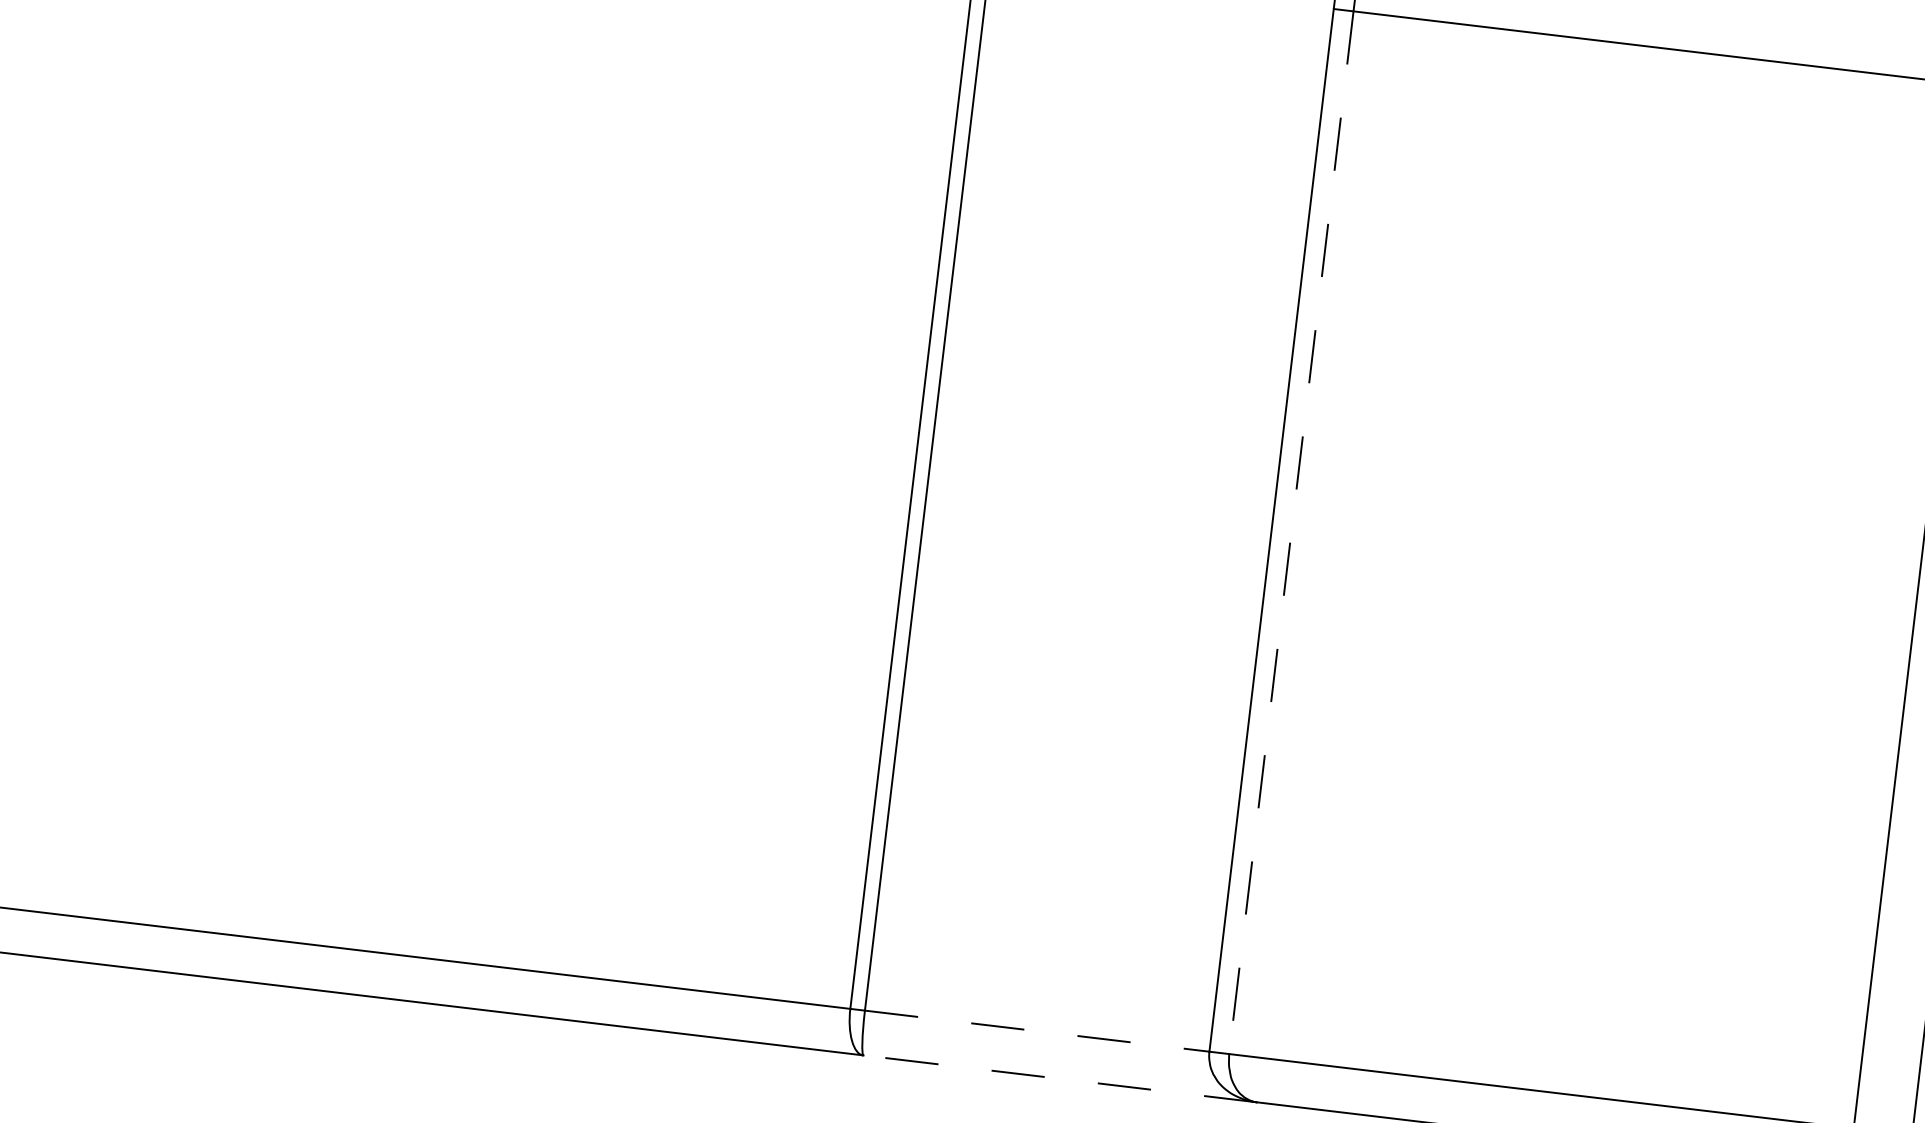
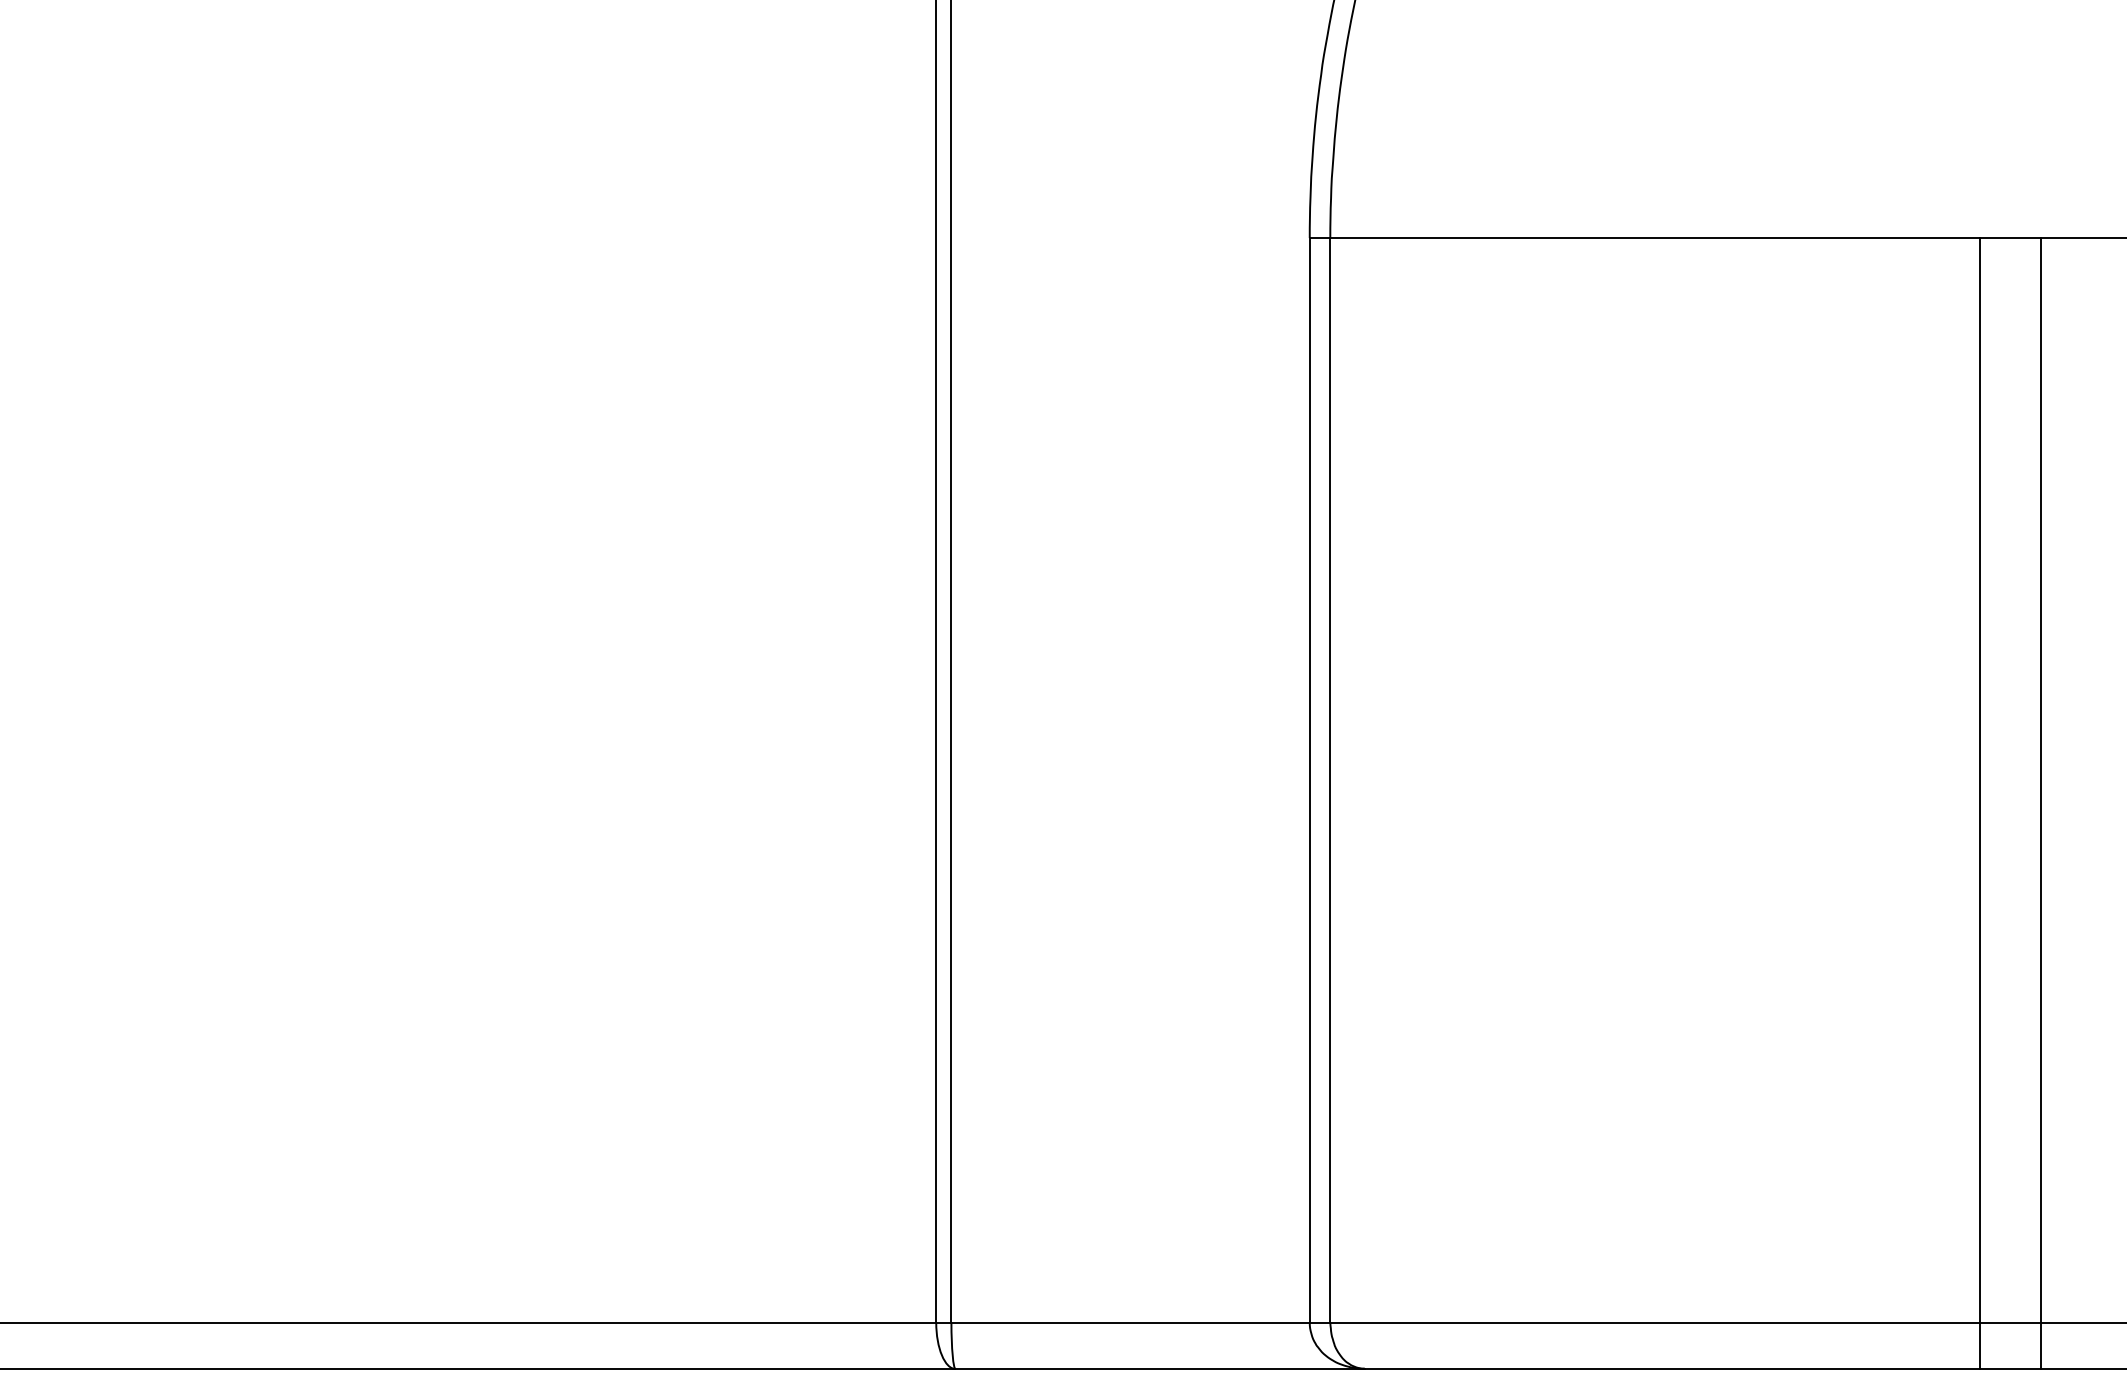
line: (1291, 532) -> (1330, 780), dashed -> solid
line: (1038, 1031) -> (1131, 1322), dashed -> solid
line: (1060, 1078) -> (1160, 1368), dashed -> solid

